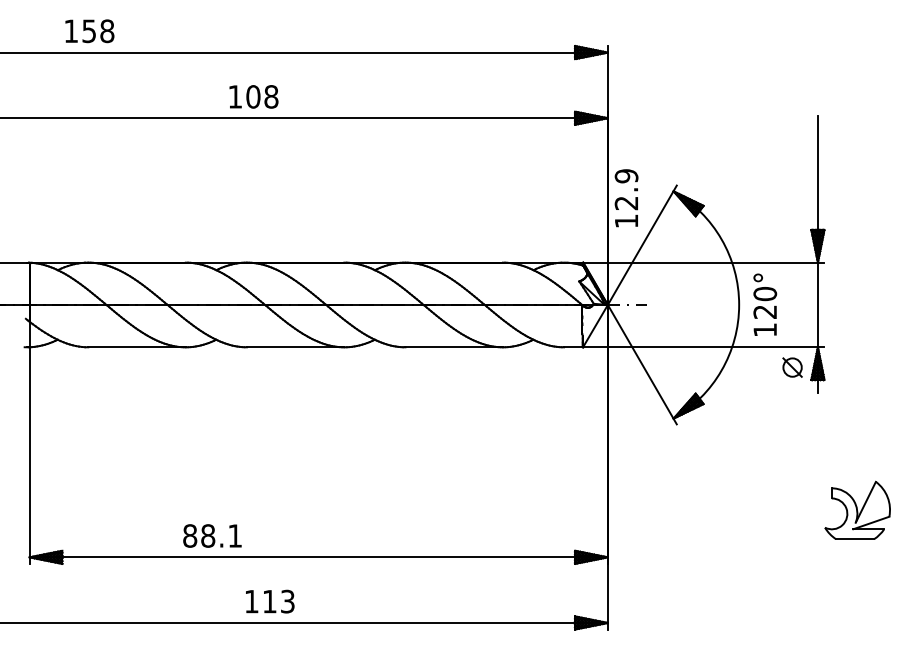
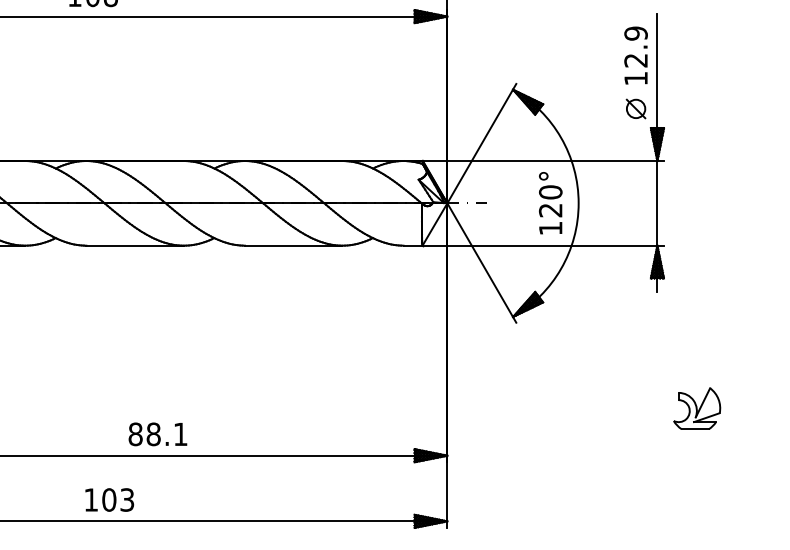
text: (626, 198) -> (636, 55), moved
text: (765, 304) -> (551, 202), moved
part: (792, 367) -> (636, 108), moved
part: (857, 509) -> (697, 407), size x0.71
text: (212, 535) -> (158, 433), moved
text: (269, 601) -> (109, 499), 113 -> 103

